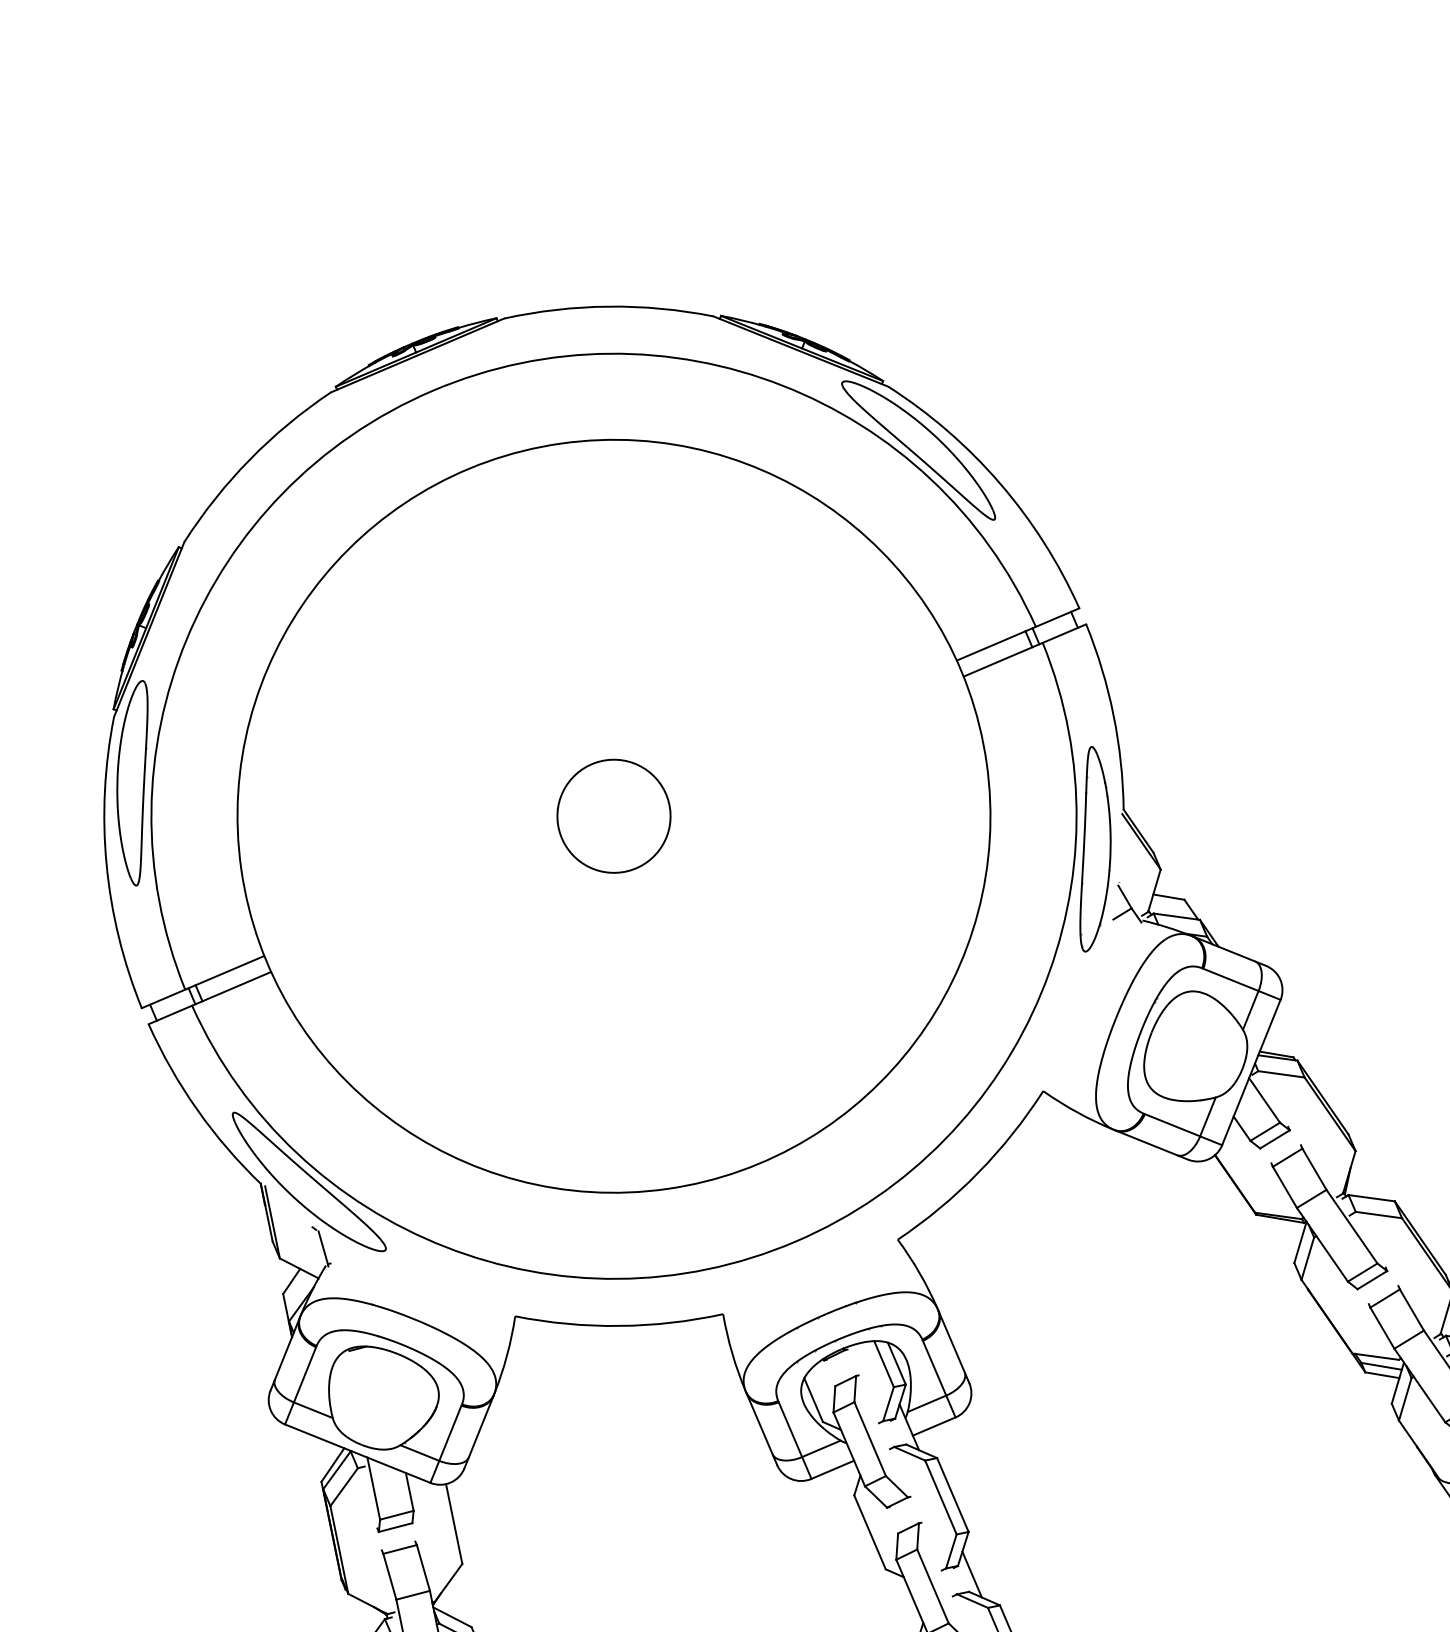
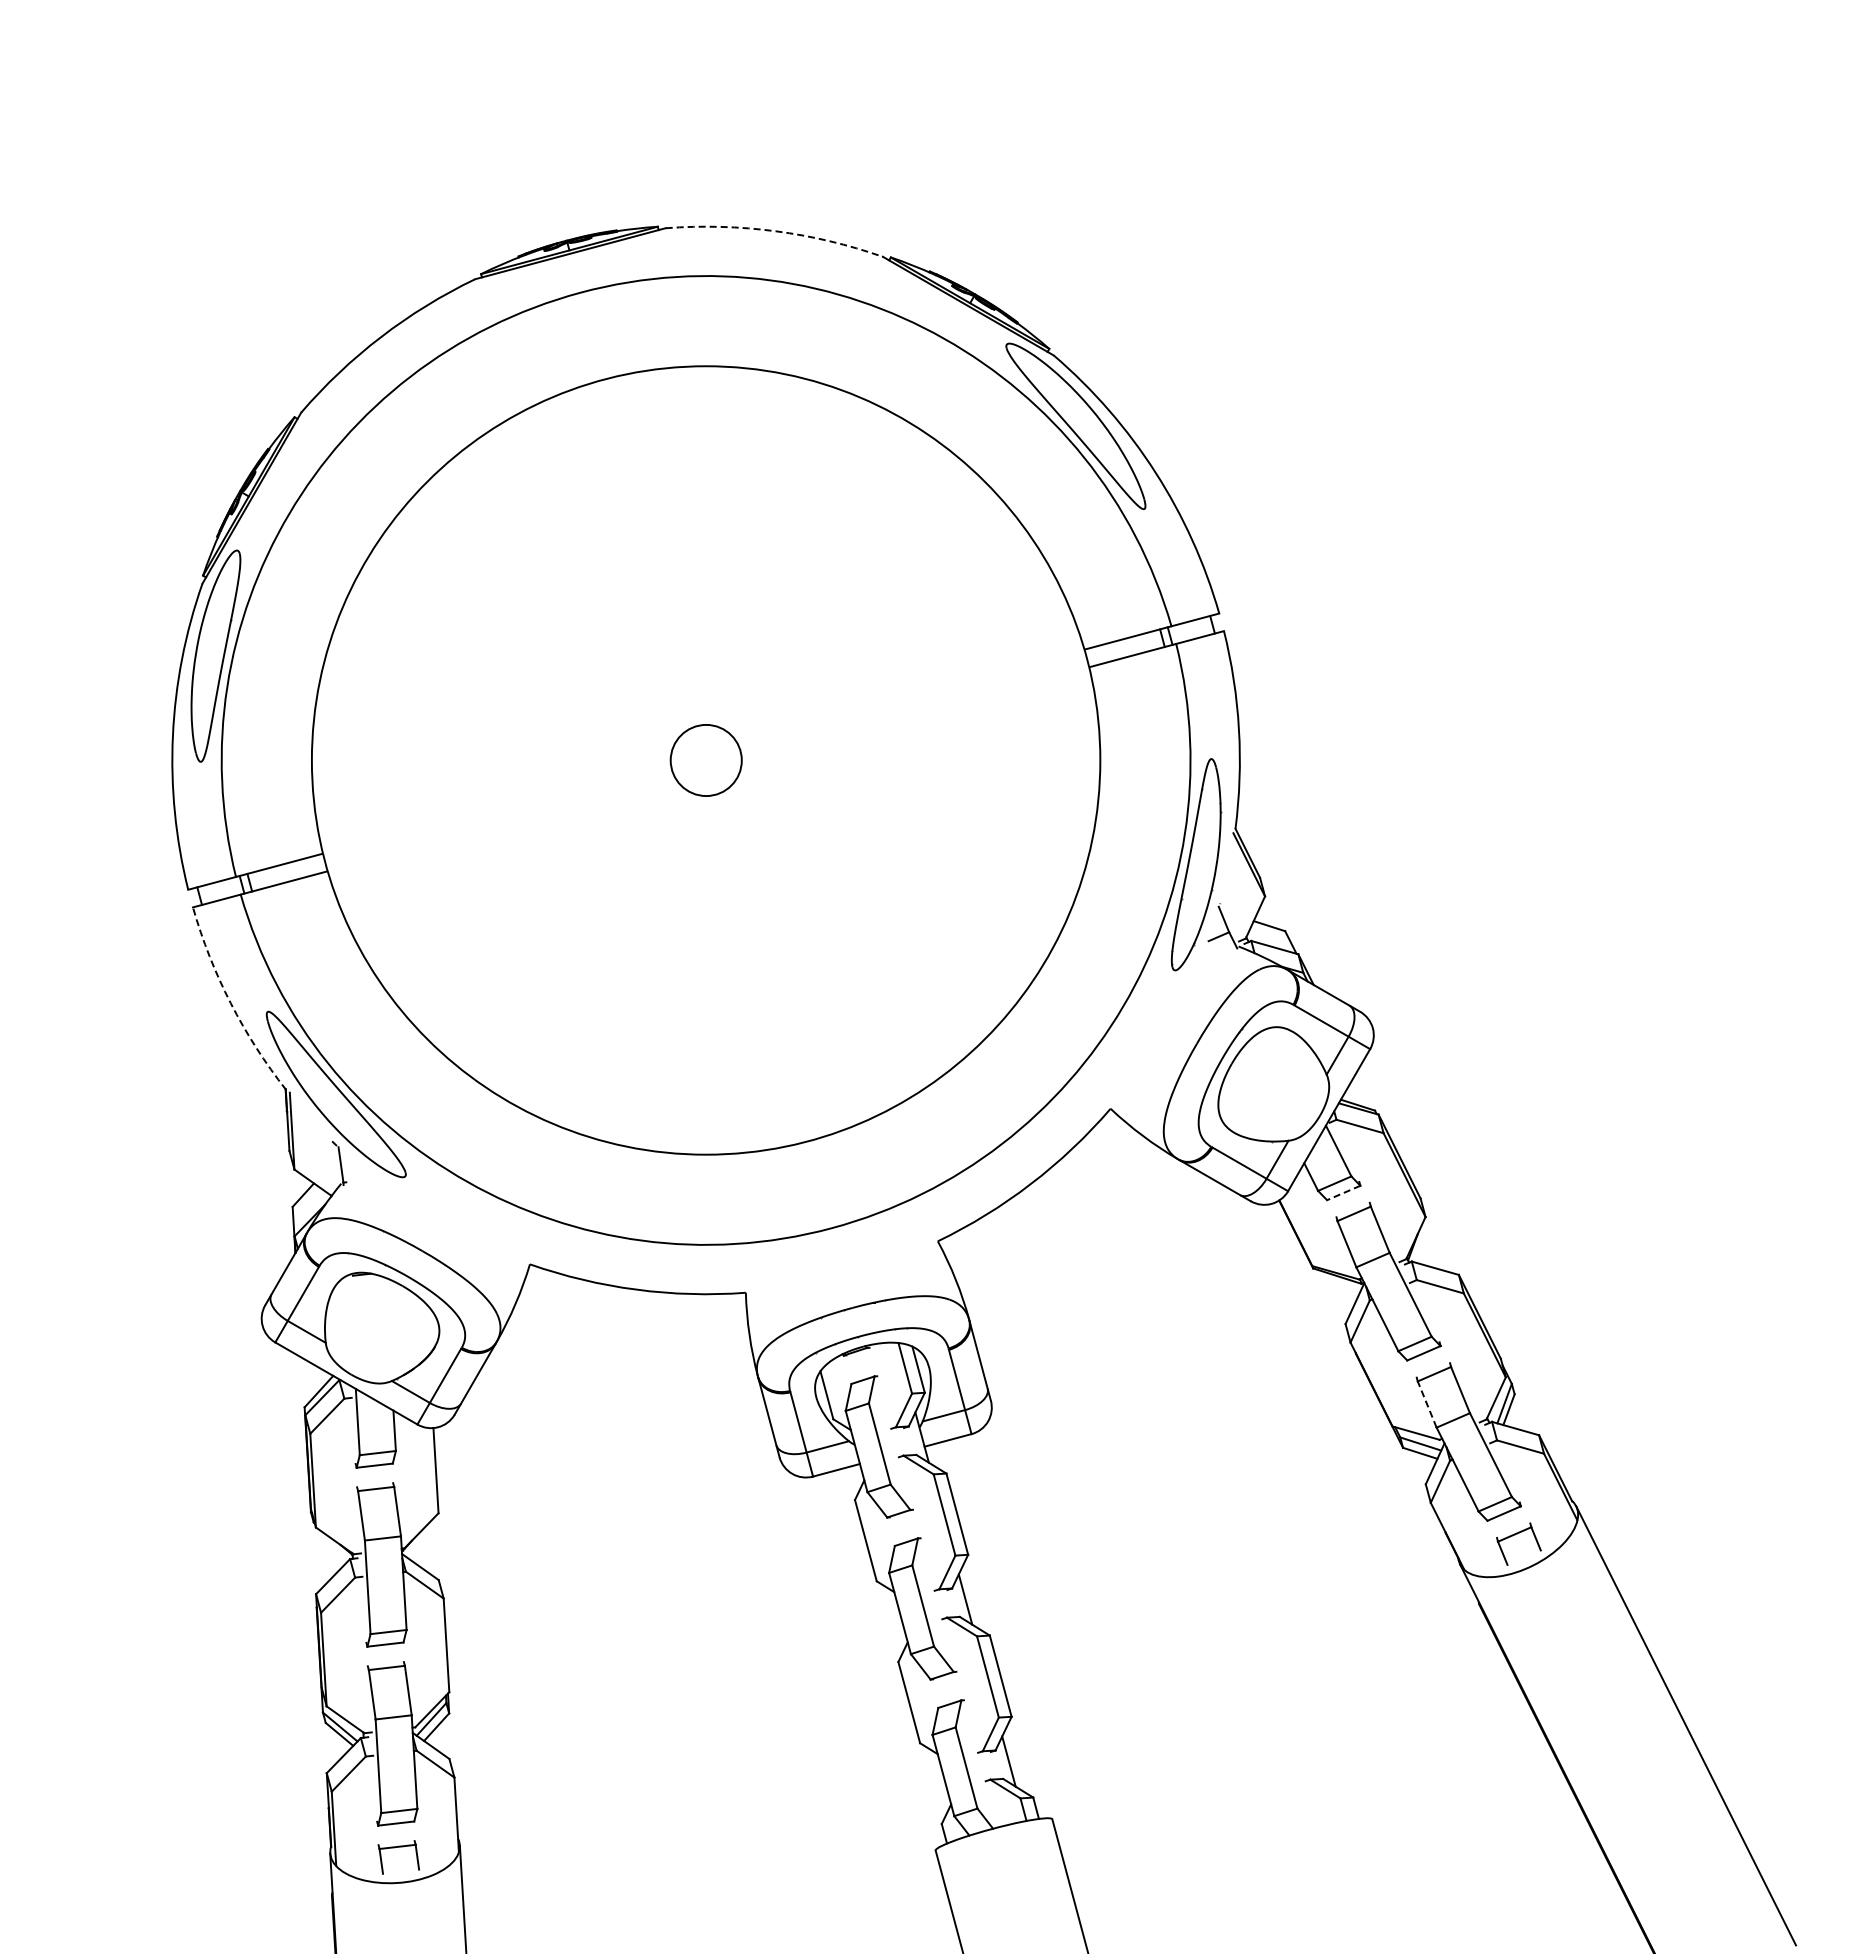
arc: (608, 306) -> (775, 231), solid -> dashed
circle: (614, 816) -> (706, 760), size x0.6
arc: (197, 1110) -> (230, 1003), solid -> dashed
line: (1274, 1139) -> (1343, 1193), solid -> dashed
line: (1382, 1328) -> (1427, 1404), solid -> dashed

